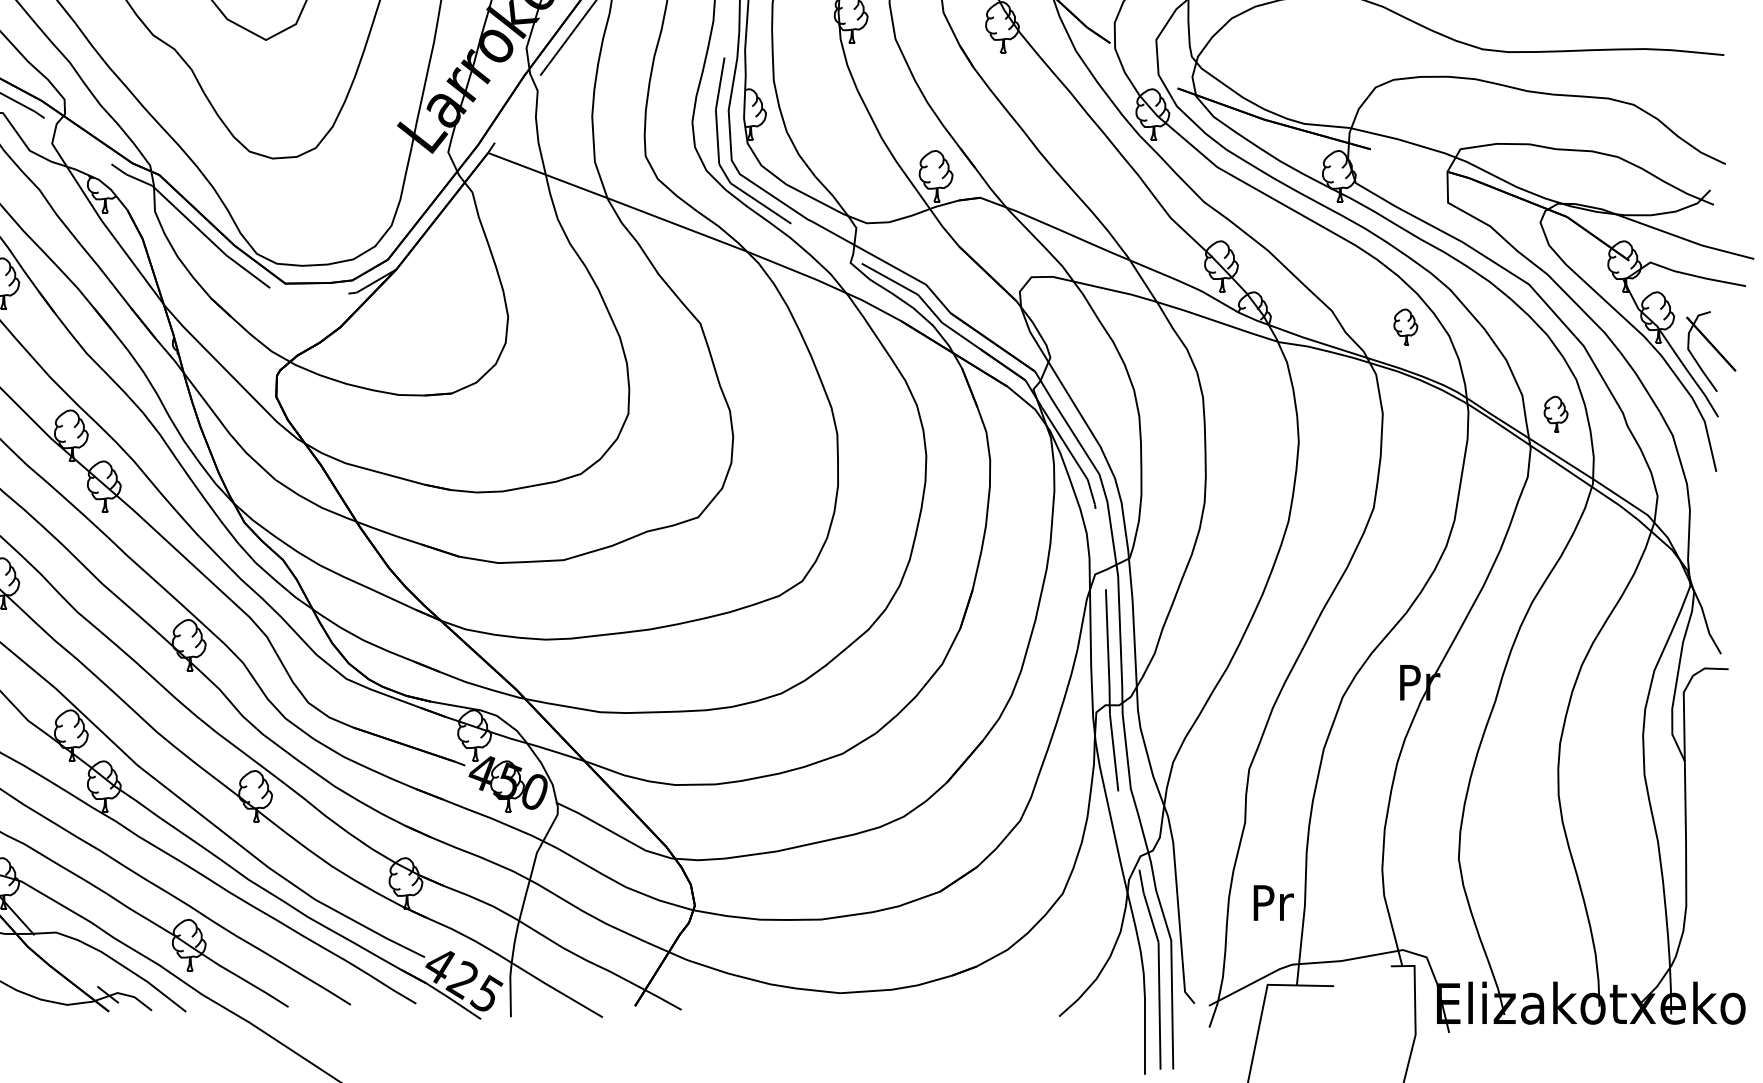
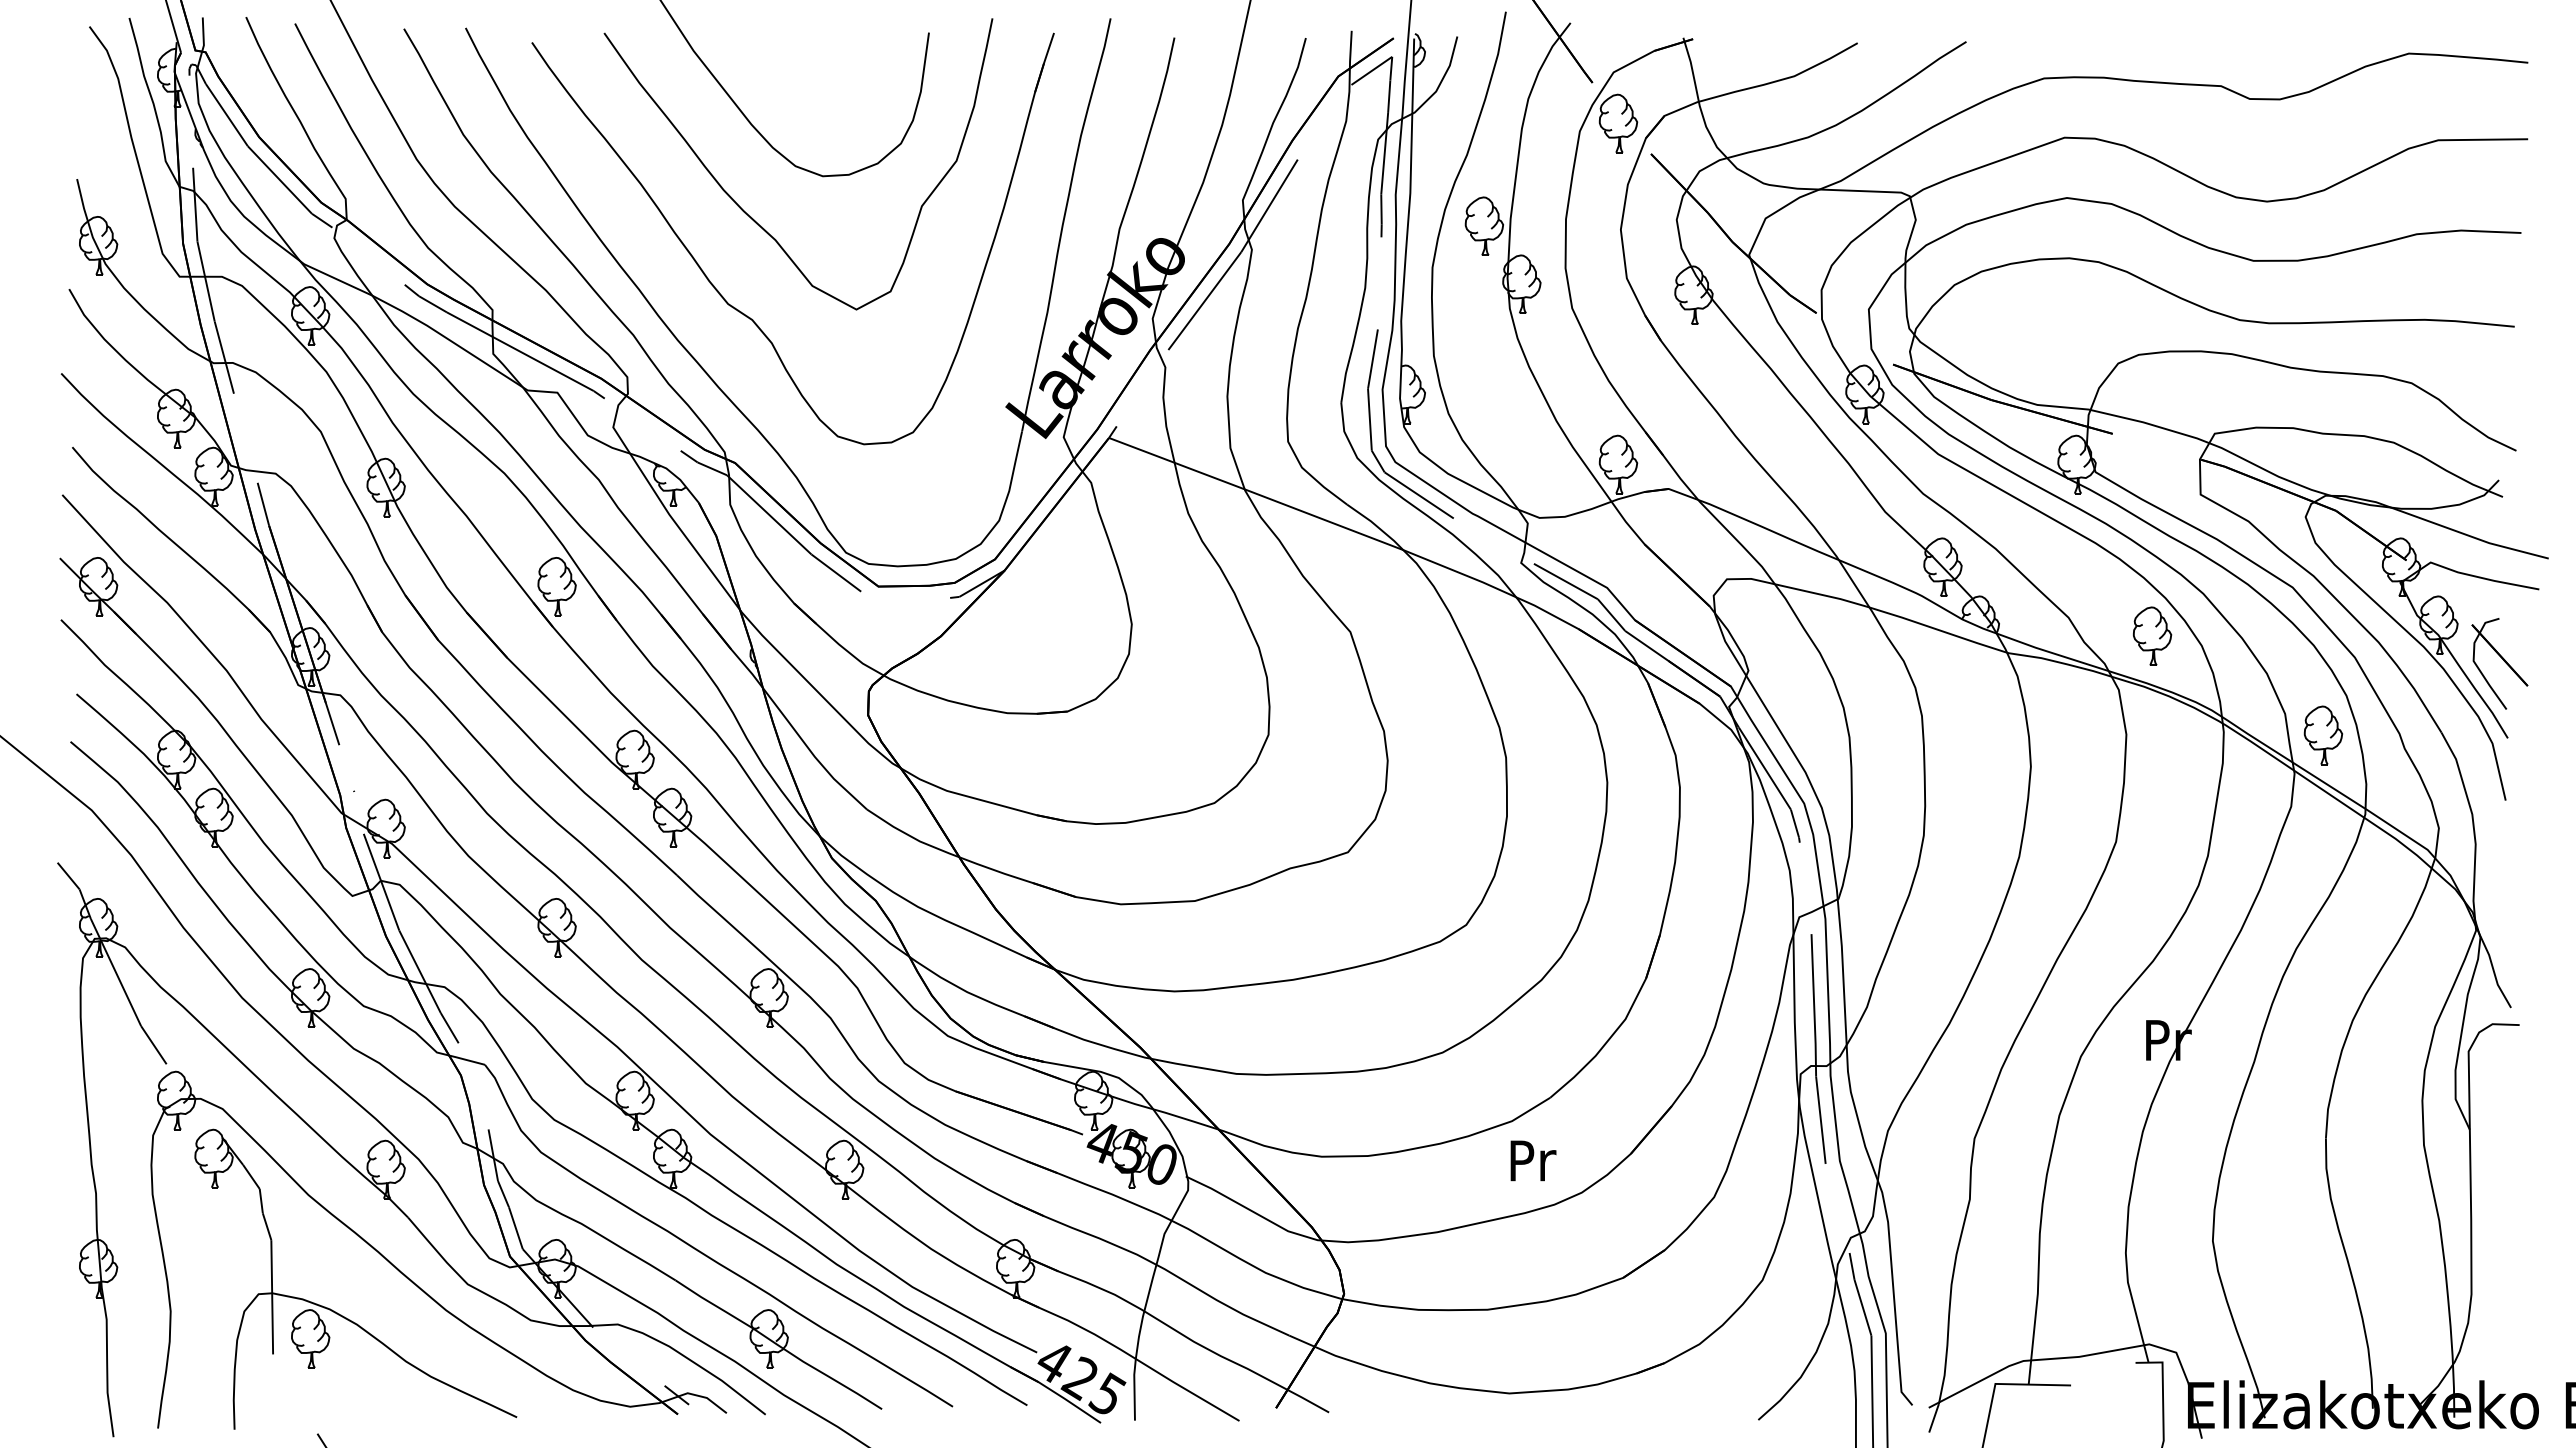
part: (1405, 326) -> (2152, 635), size x1.43
part: (1556, 414) -> (2323, 735), size x1.43
text: (1273, 902) -> (1533, 1160), moved

